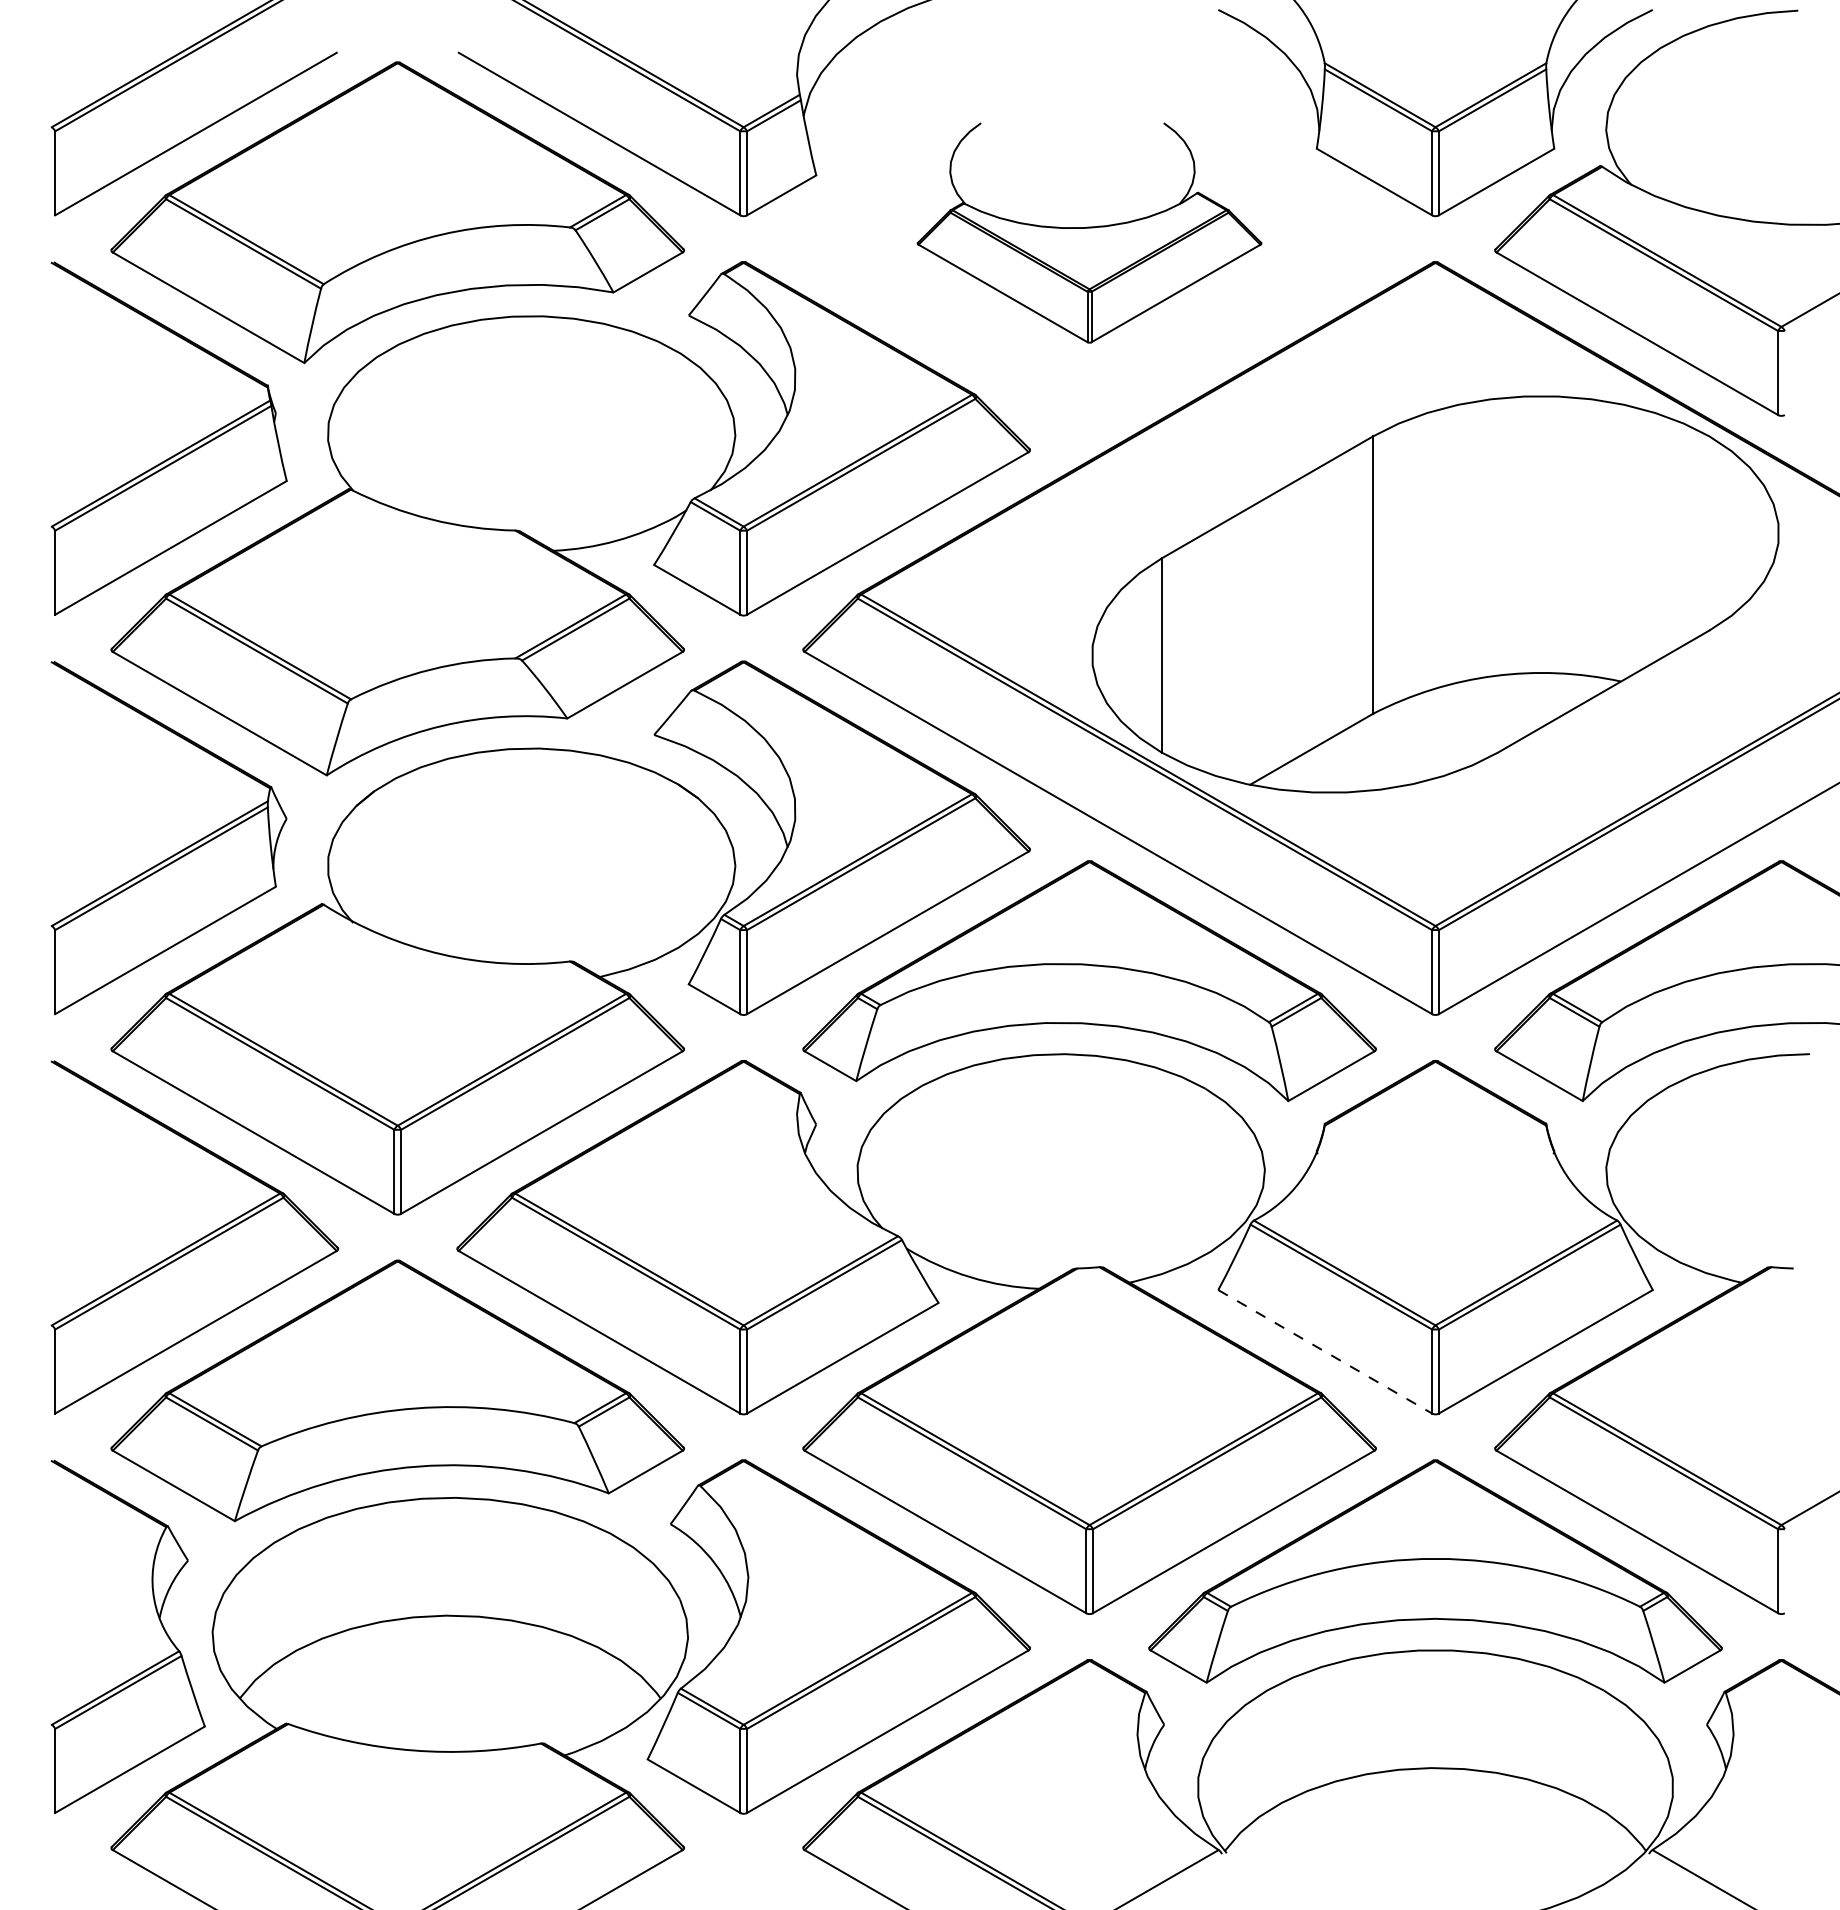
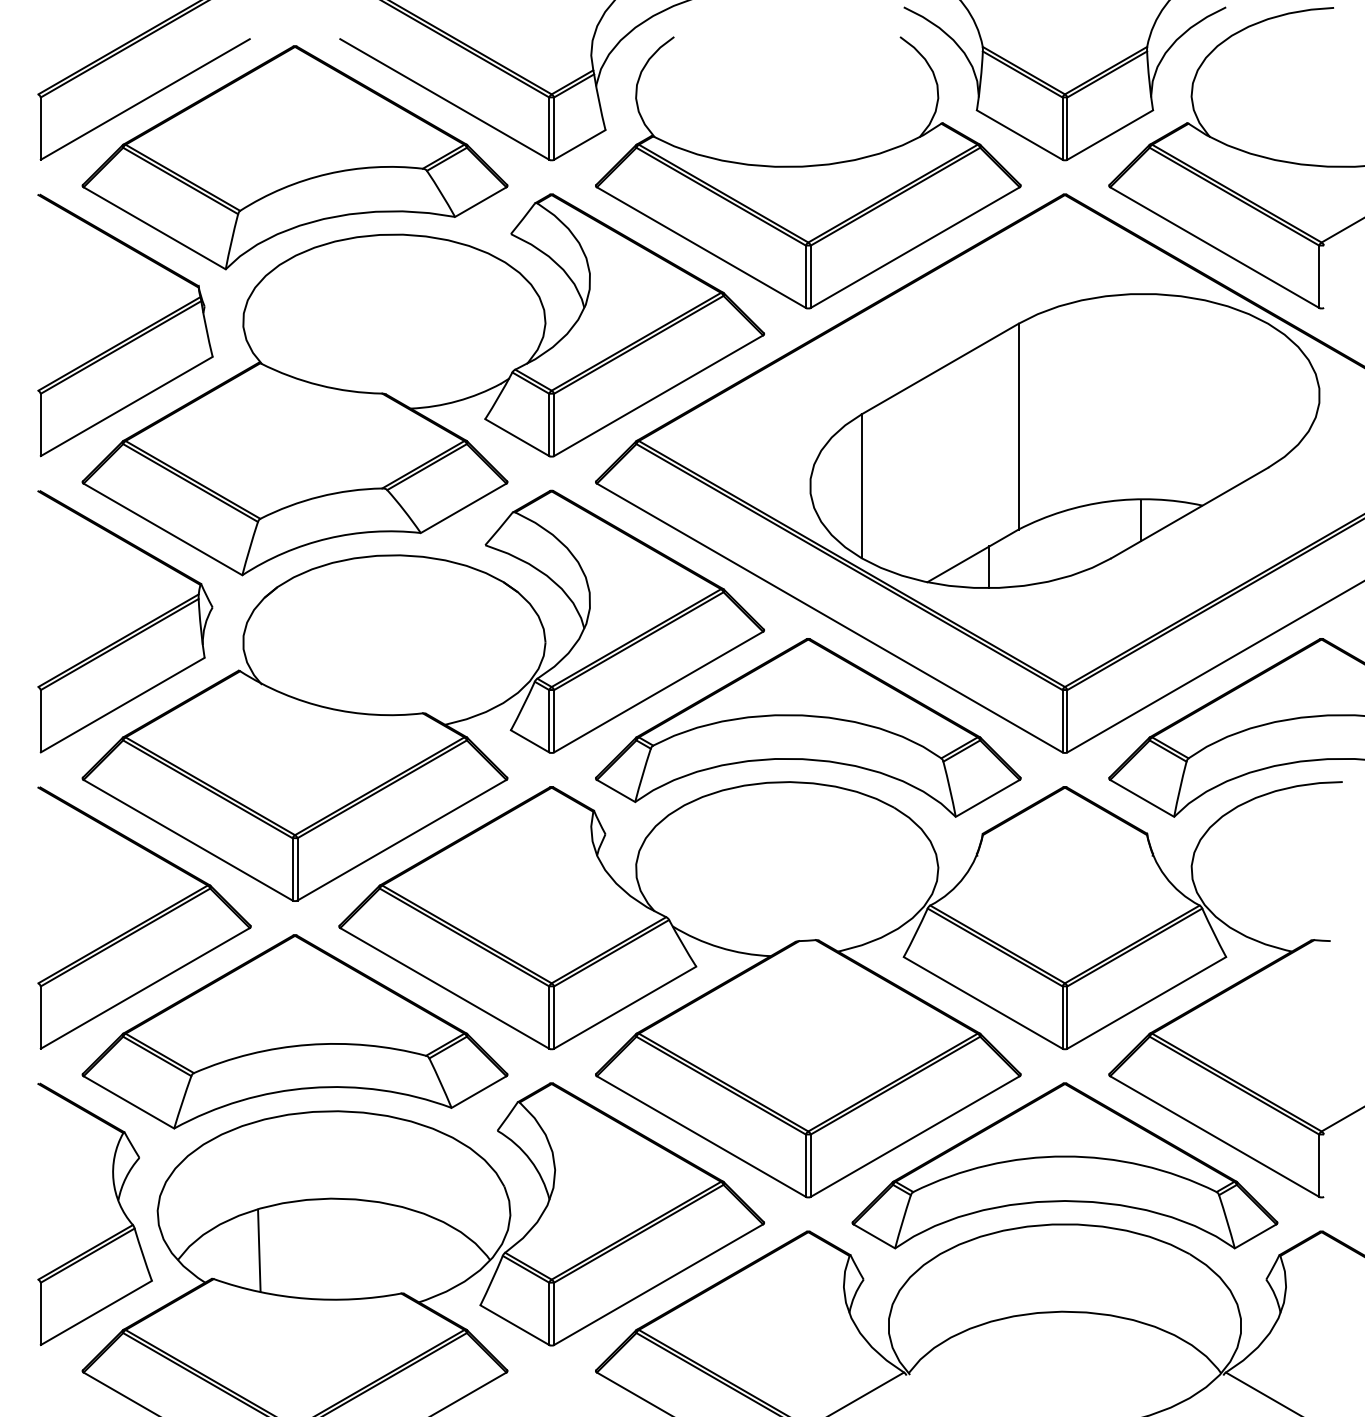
part: (1089, 232) -> (808, 172), size x1.67
line: (1537, 701) -> (1140, 520), added
line: (1333, 764) -> (989, 567), added
line: (1325, 1351) -> (983, 1002), dashed -> solid
line: (349, 1685) -> (259, 1250), added

